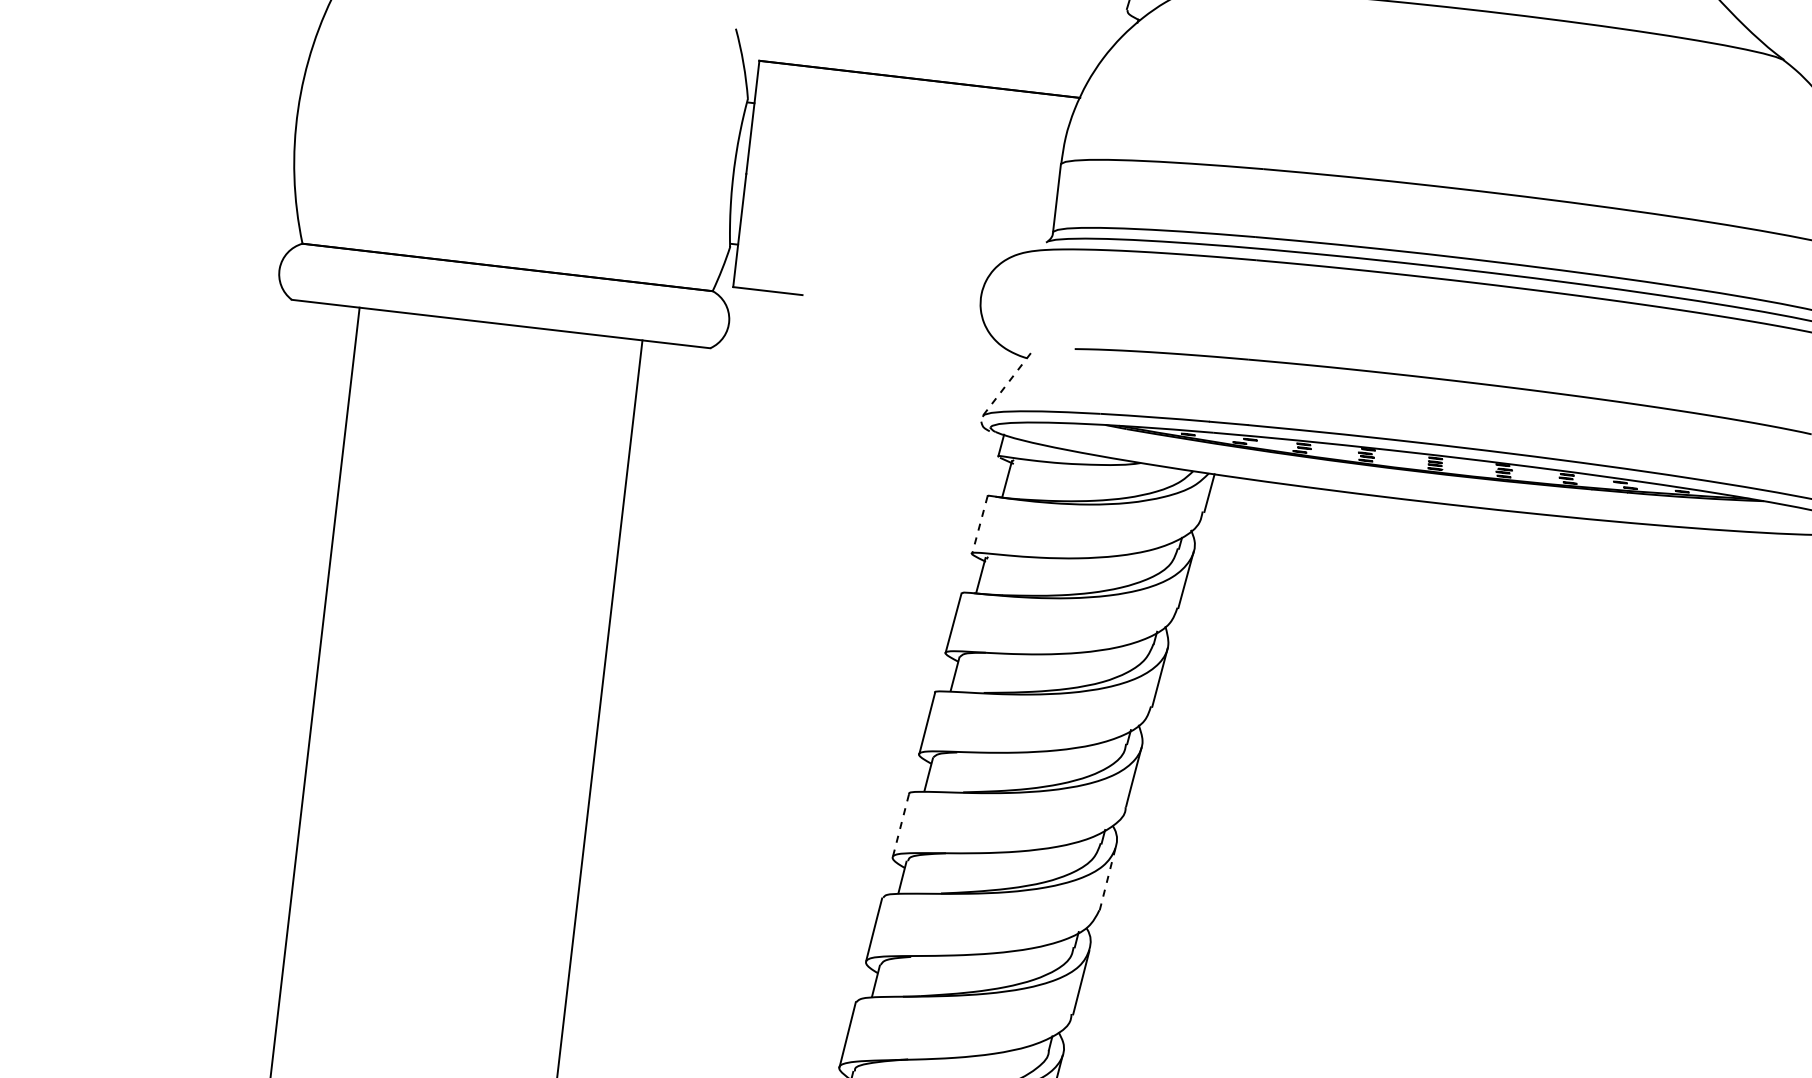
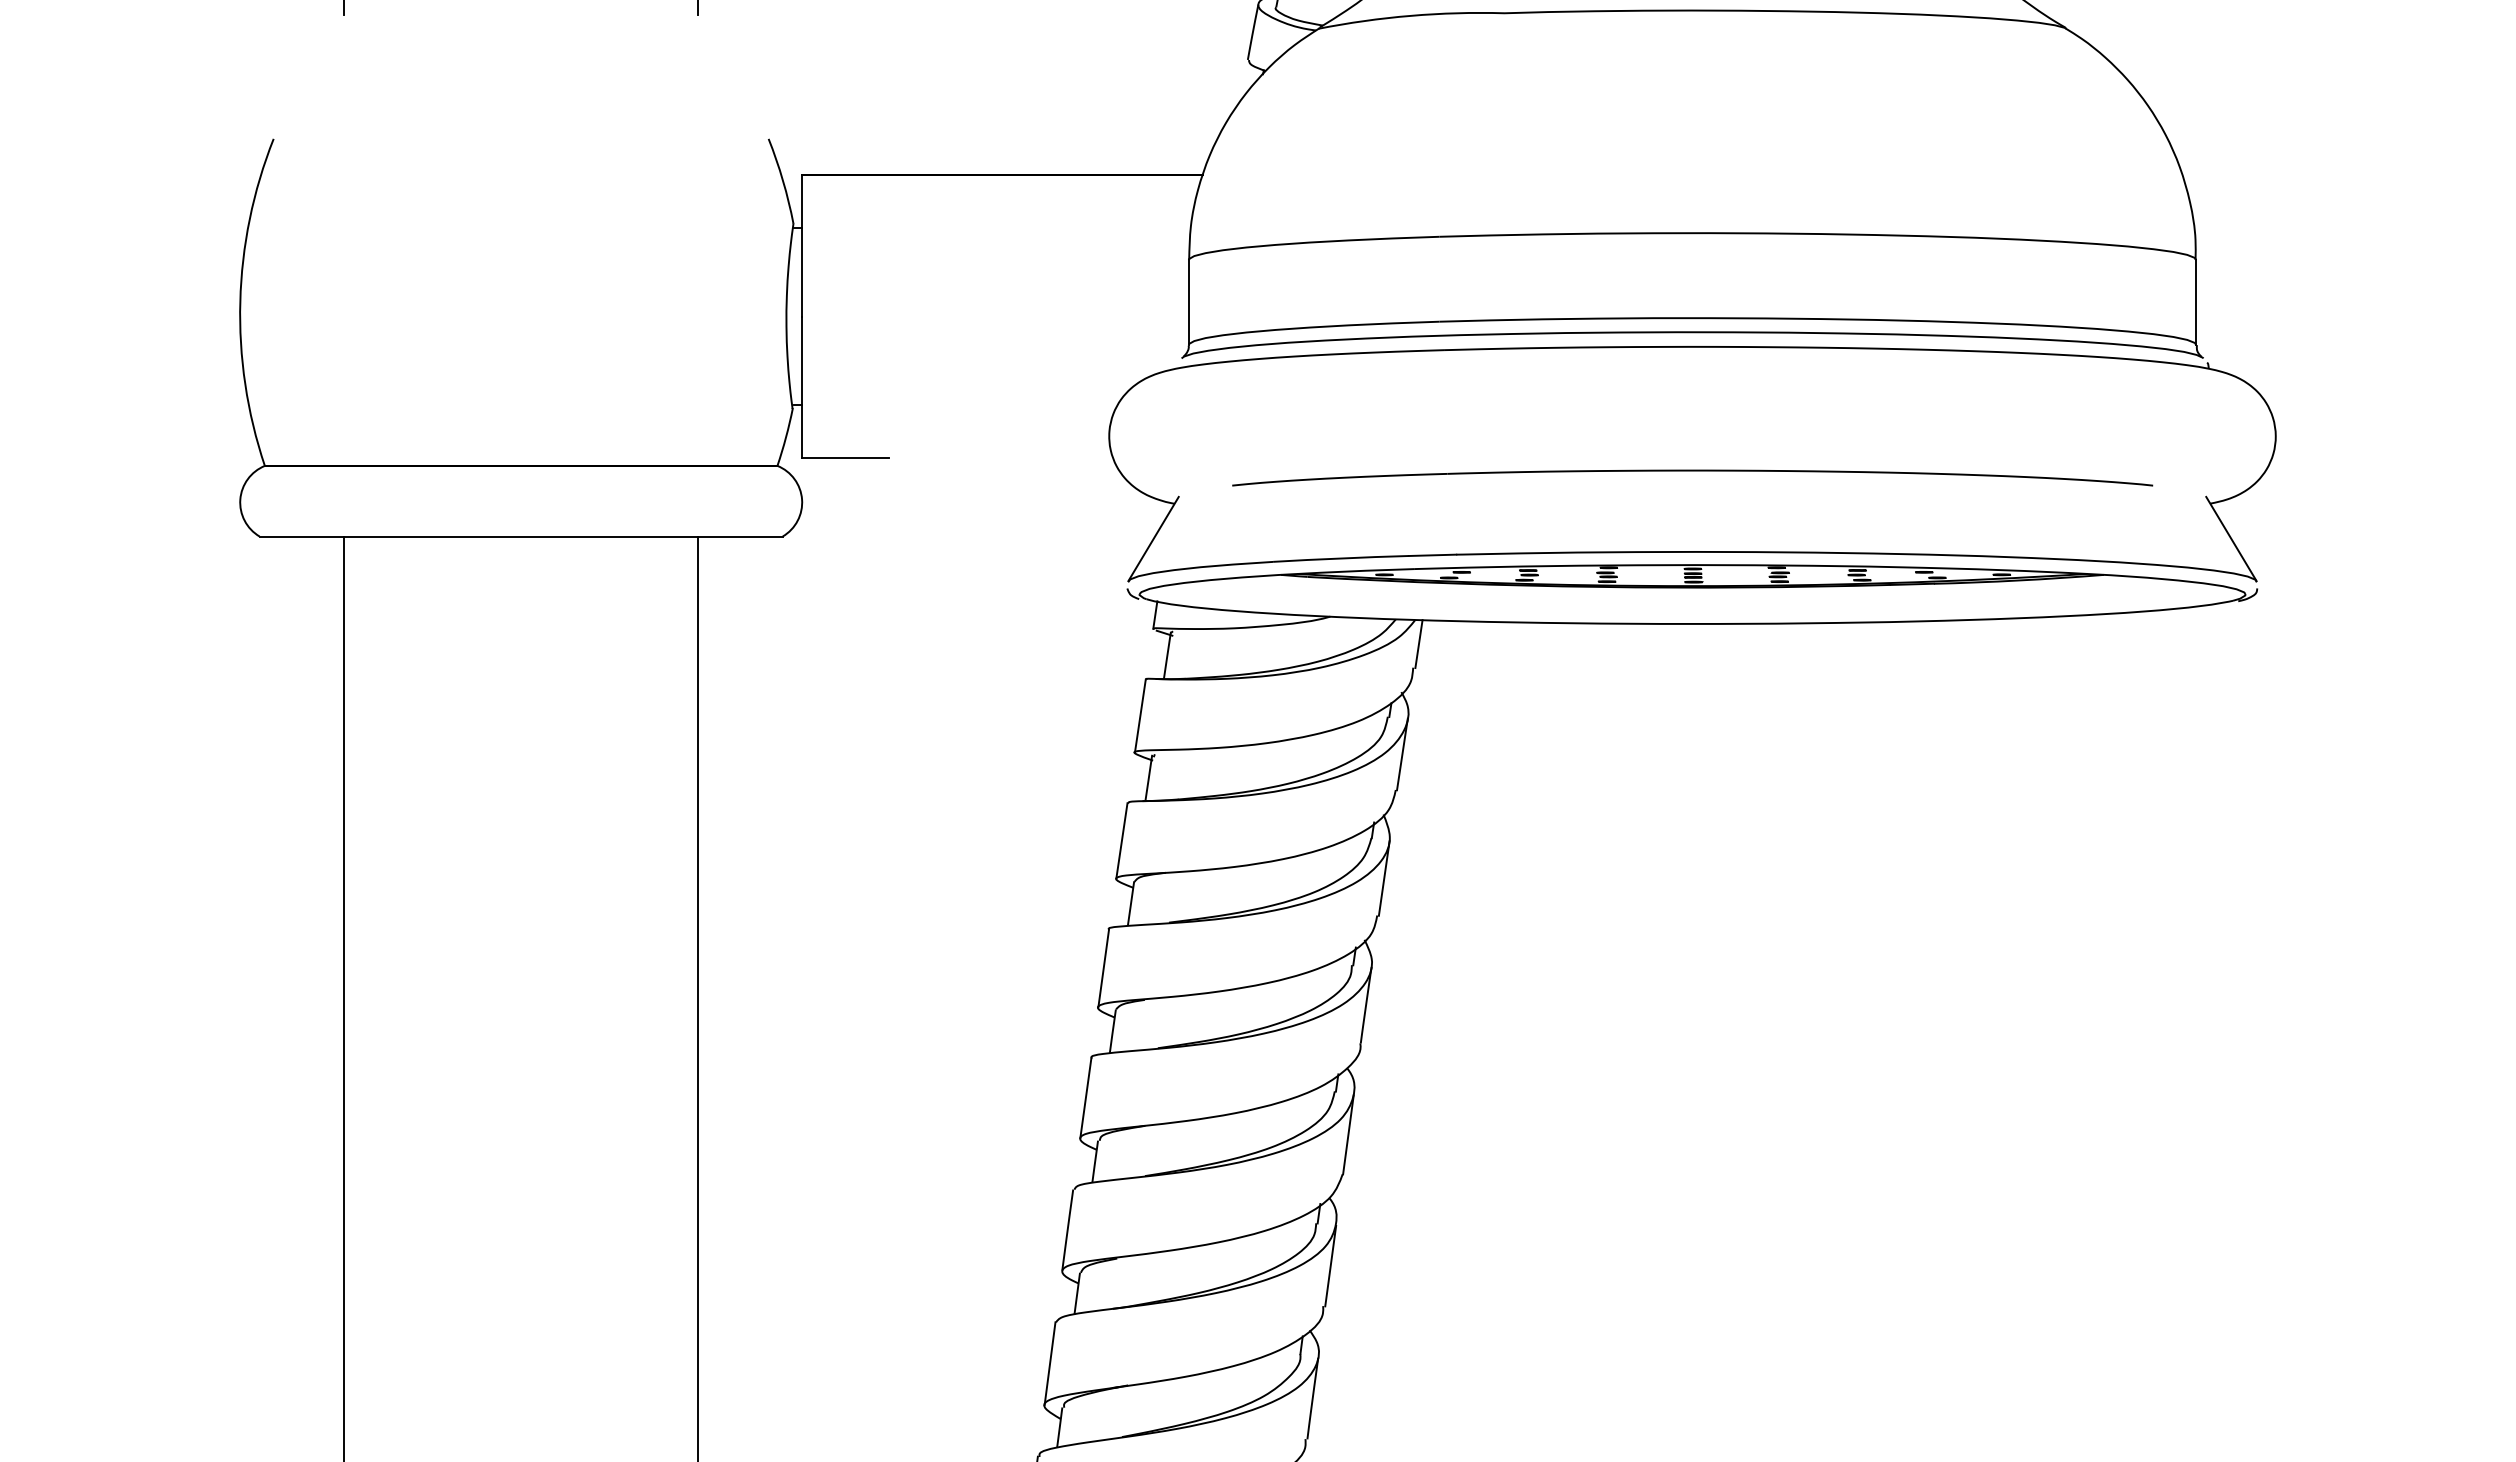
line: (1006, 384) -> (1153, 538), dashed -> solid
line: (980, 524) -> (1140, 715), dashed -> solid
line: (900, 825) -> (1085, 1098), dashed -> solid
line: (1107, 879) -> (1348, 1134), dashed -> solid

